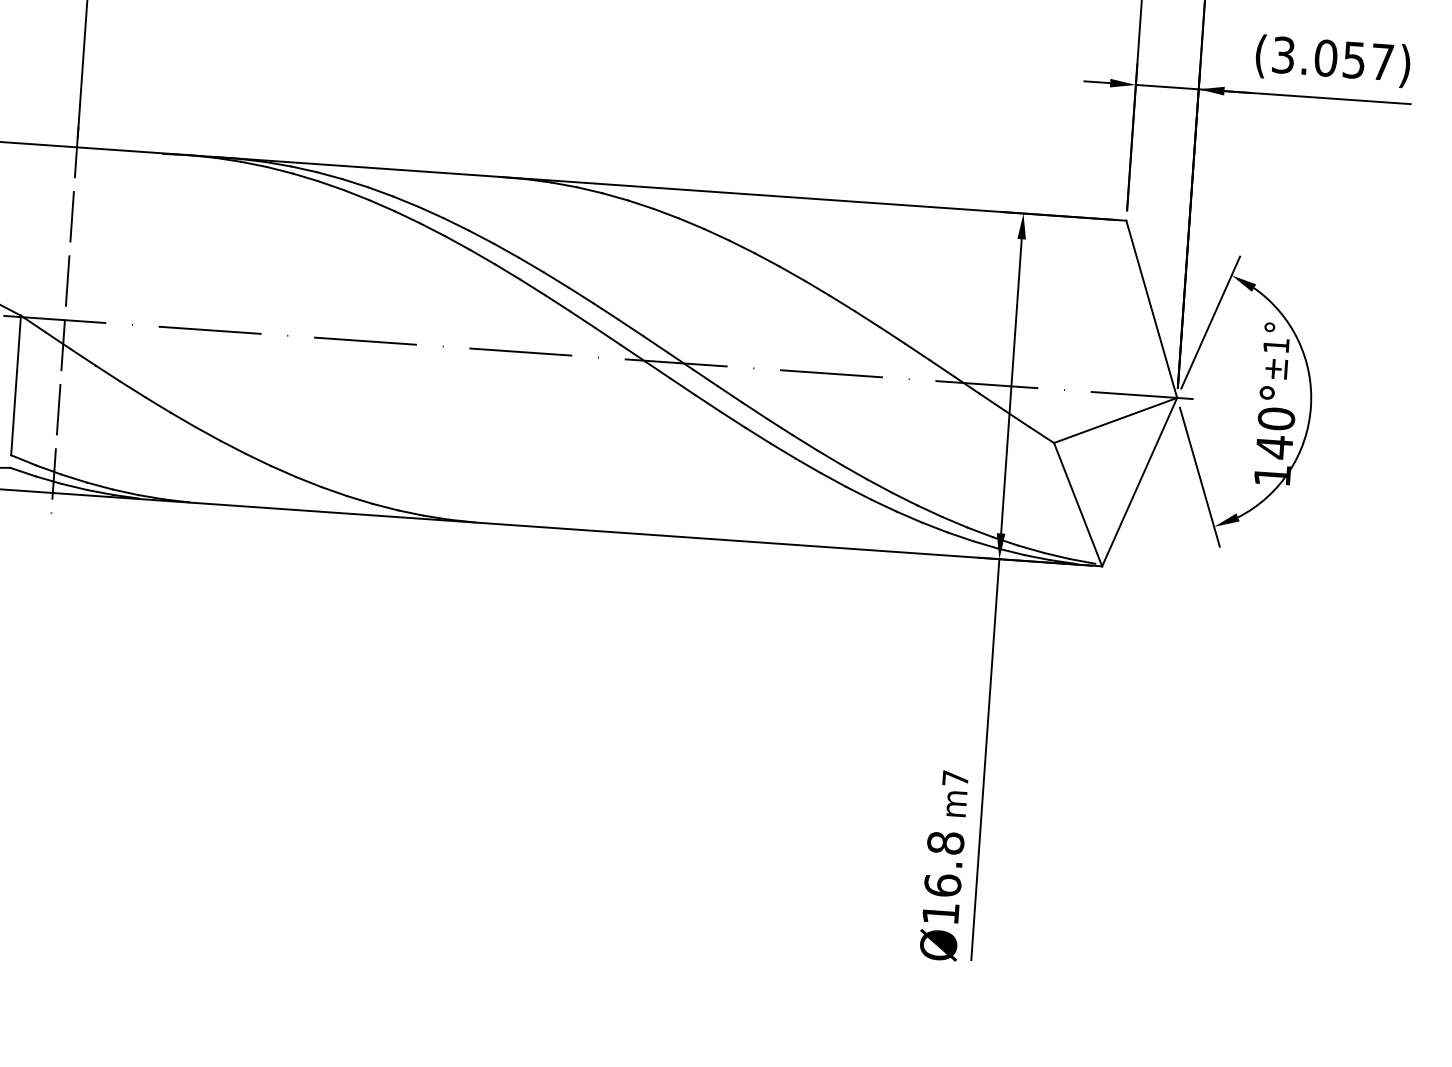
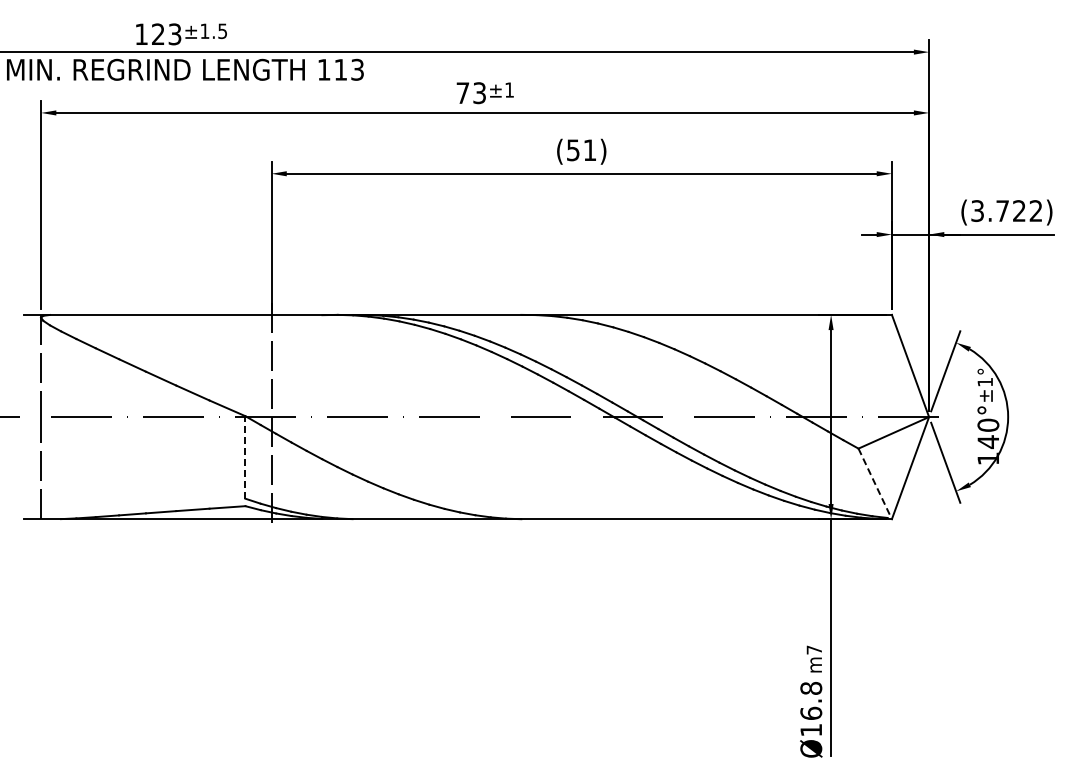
text: (1354, 60) -> (1019, 211), (3.057) -> (3.722)
line: (16, 383) -> (245, 456), solid -> dashed
line: (1078, 505) -> (875, 484), solid -> dashed

